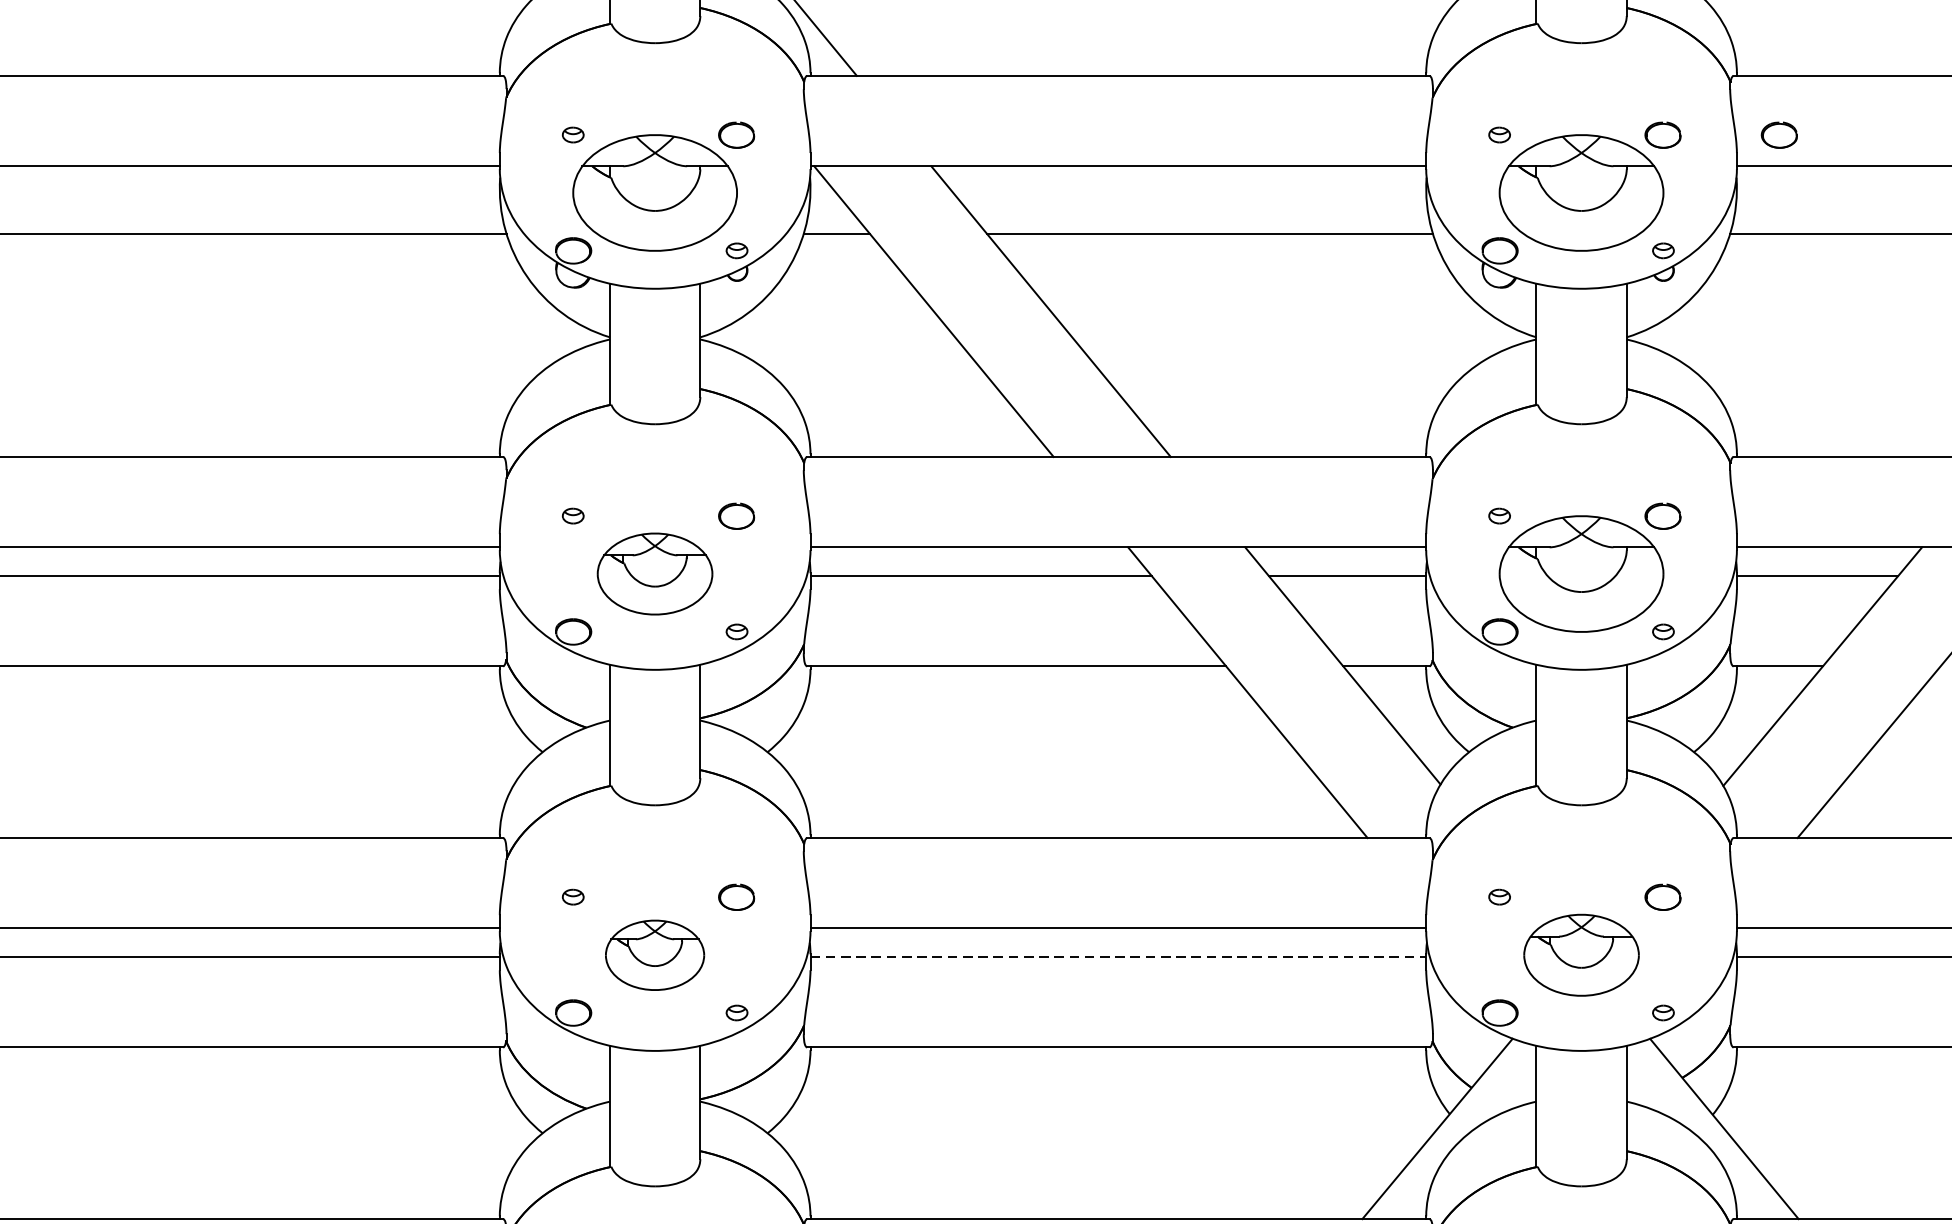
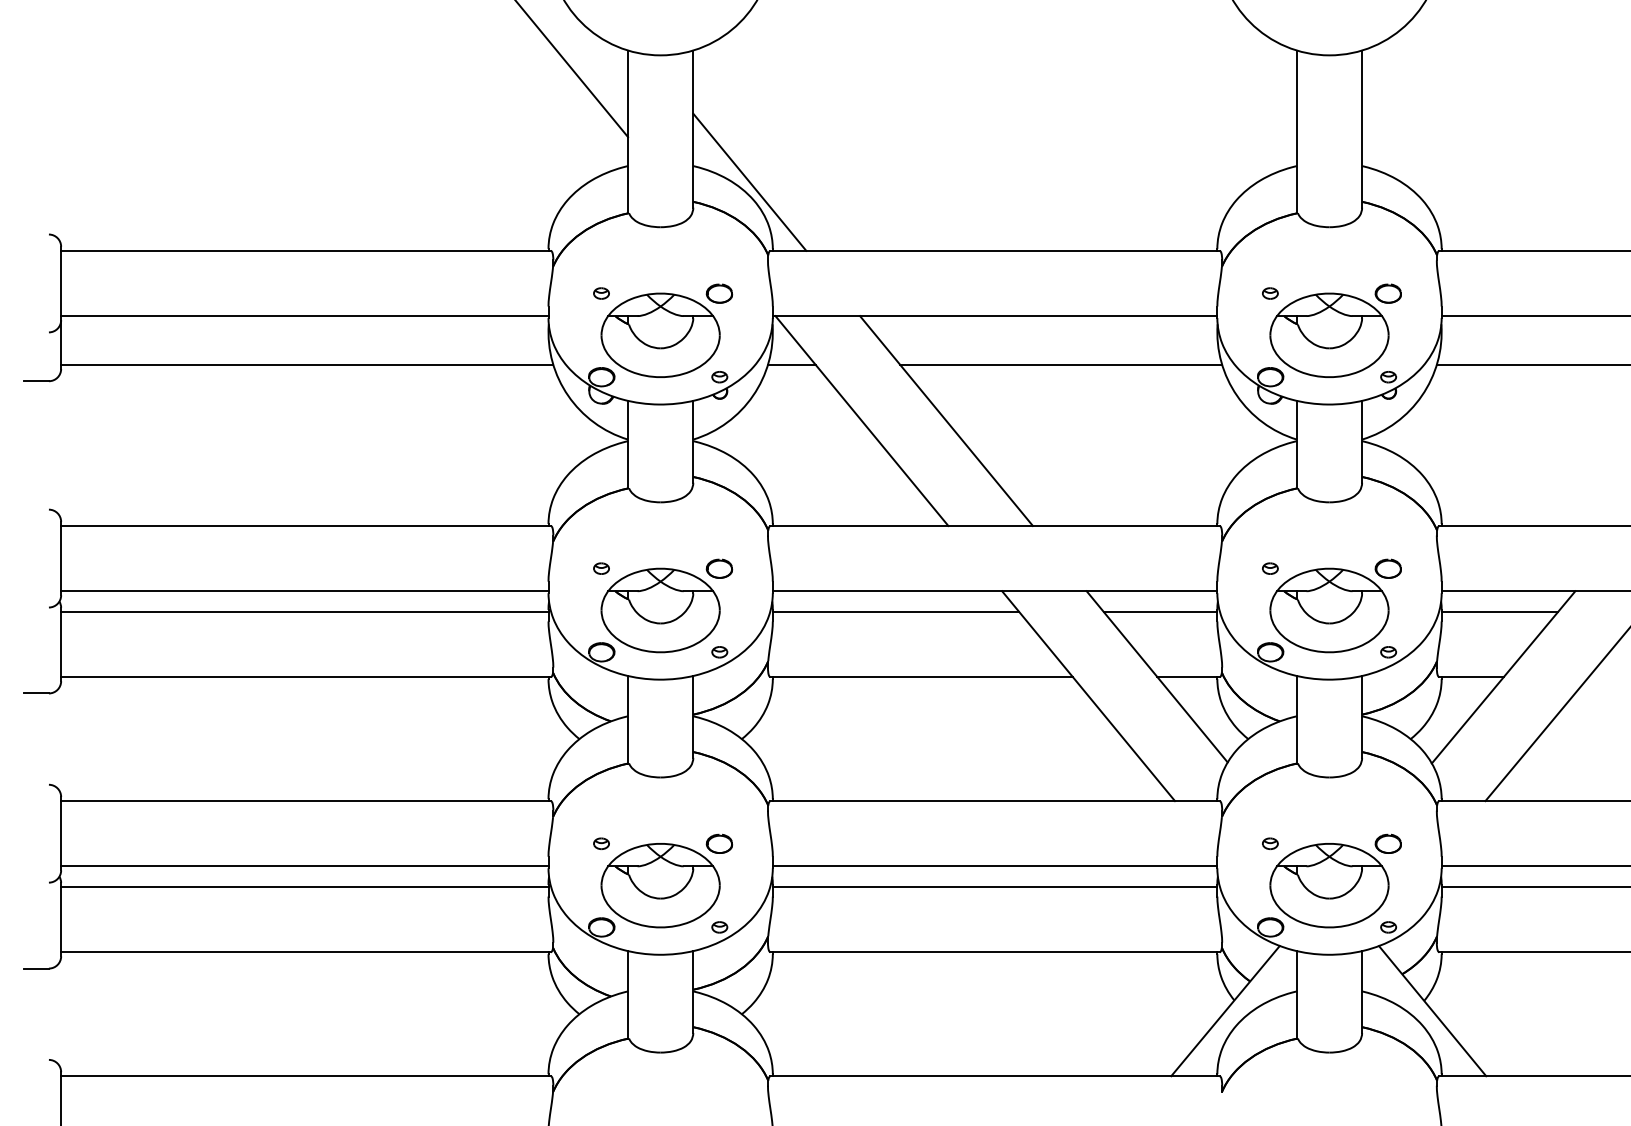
part: (1778, 134) -> (1471, 293), removed
part: (654, 574) -> (660, 610), size x1.43
part: (654, 954) -> (660, 885), size x1.67
part: (1581, 954) -> (1329, 885), size x1.43
line: (1118, 957) -> (995, 887), dashed -> solid

